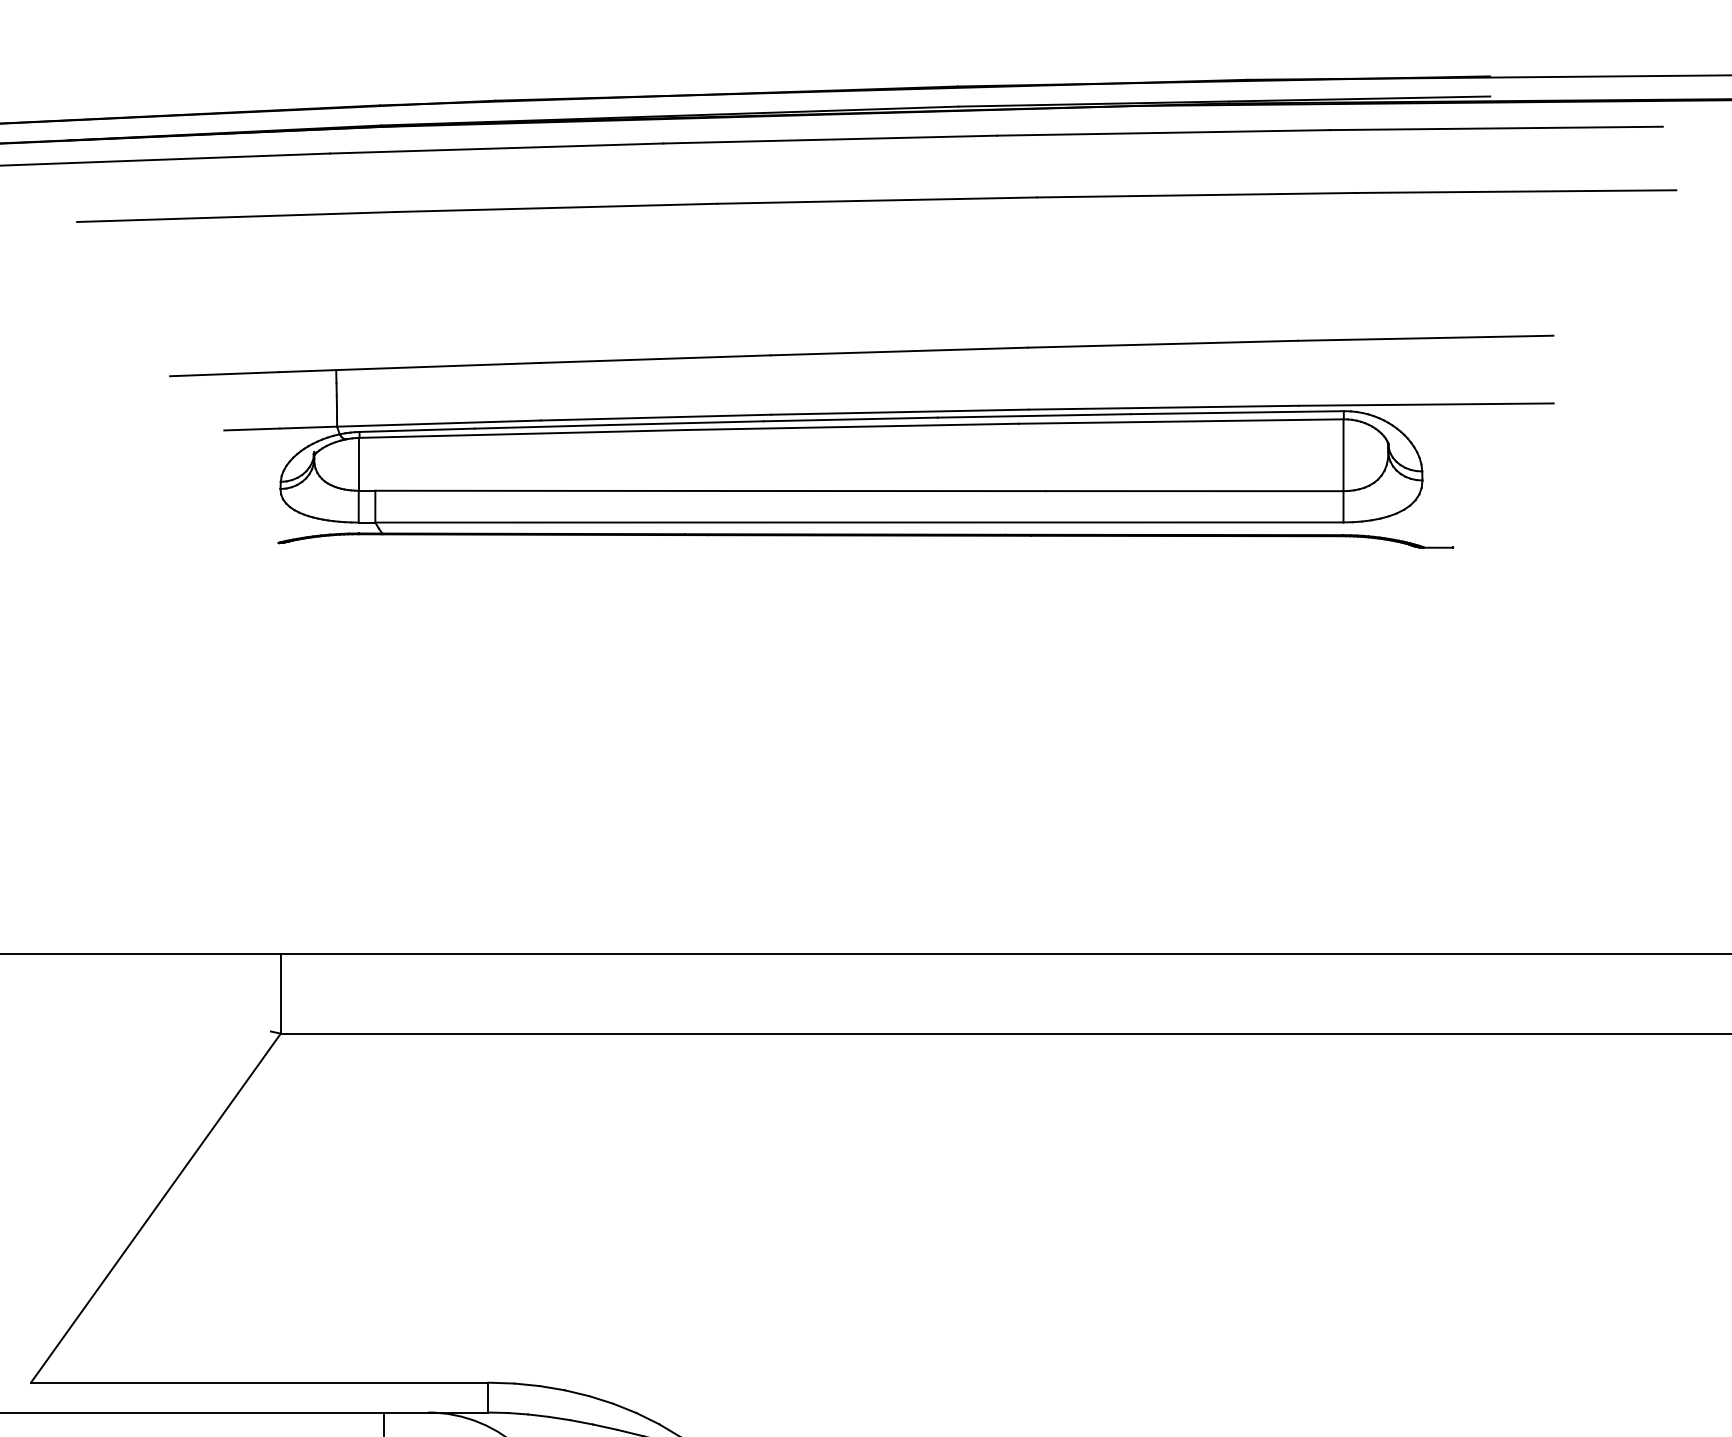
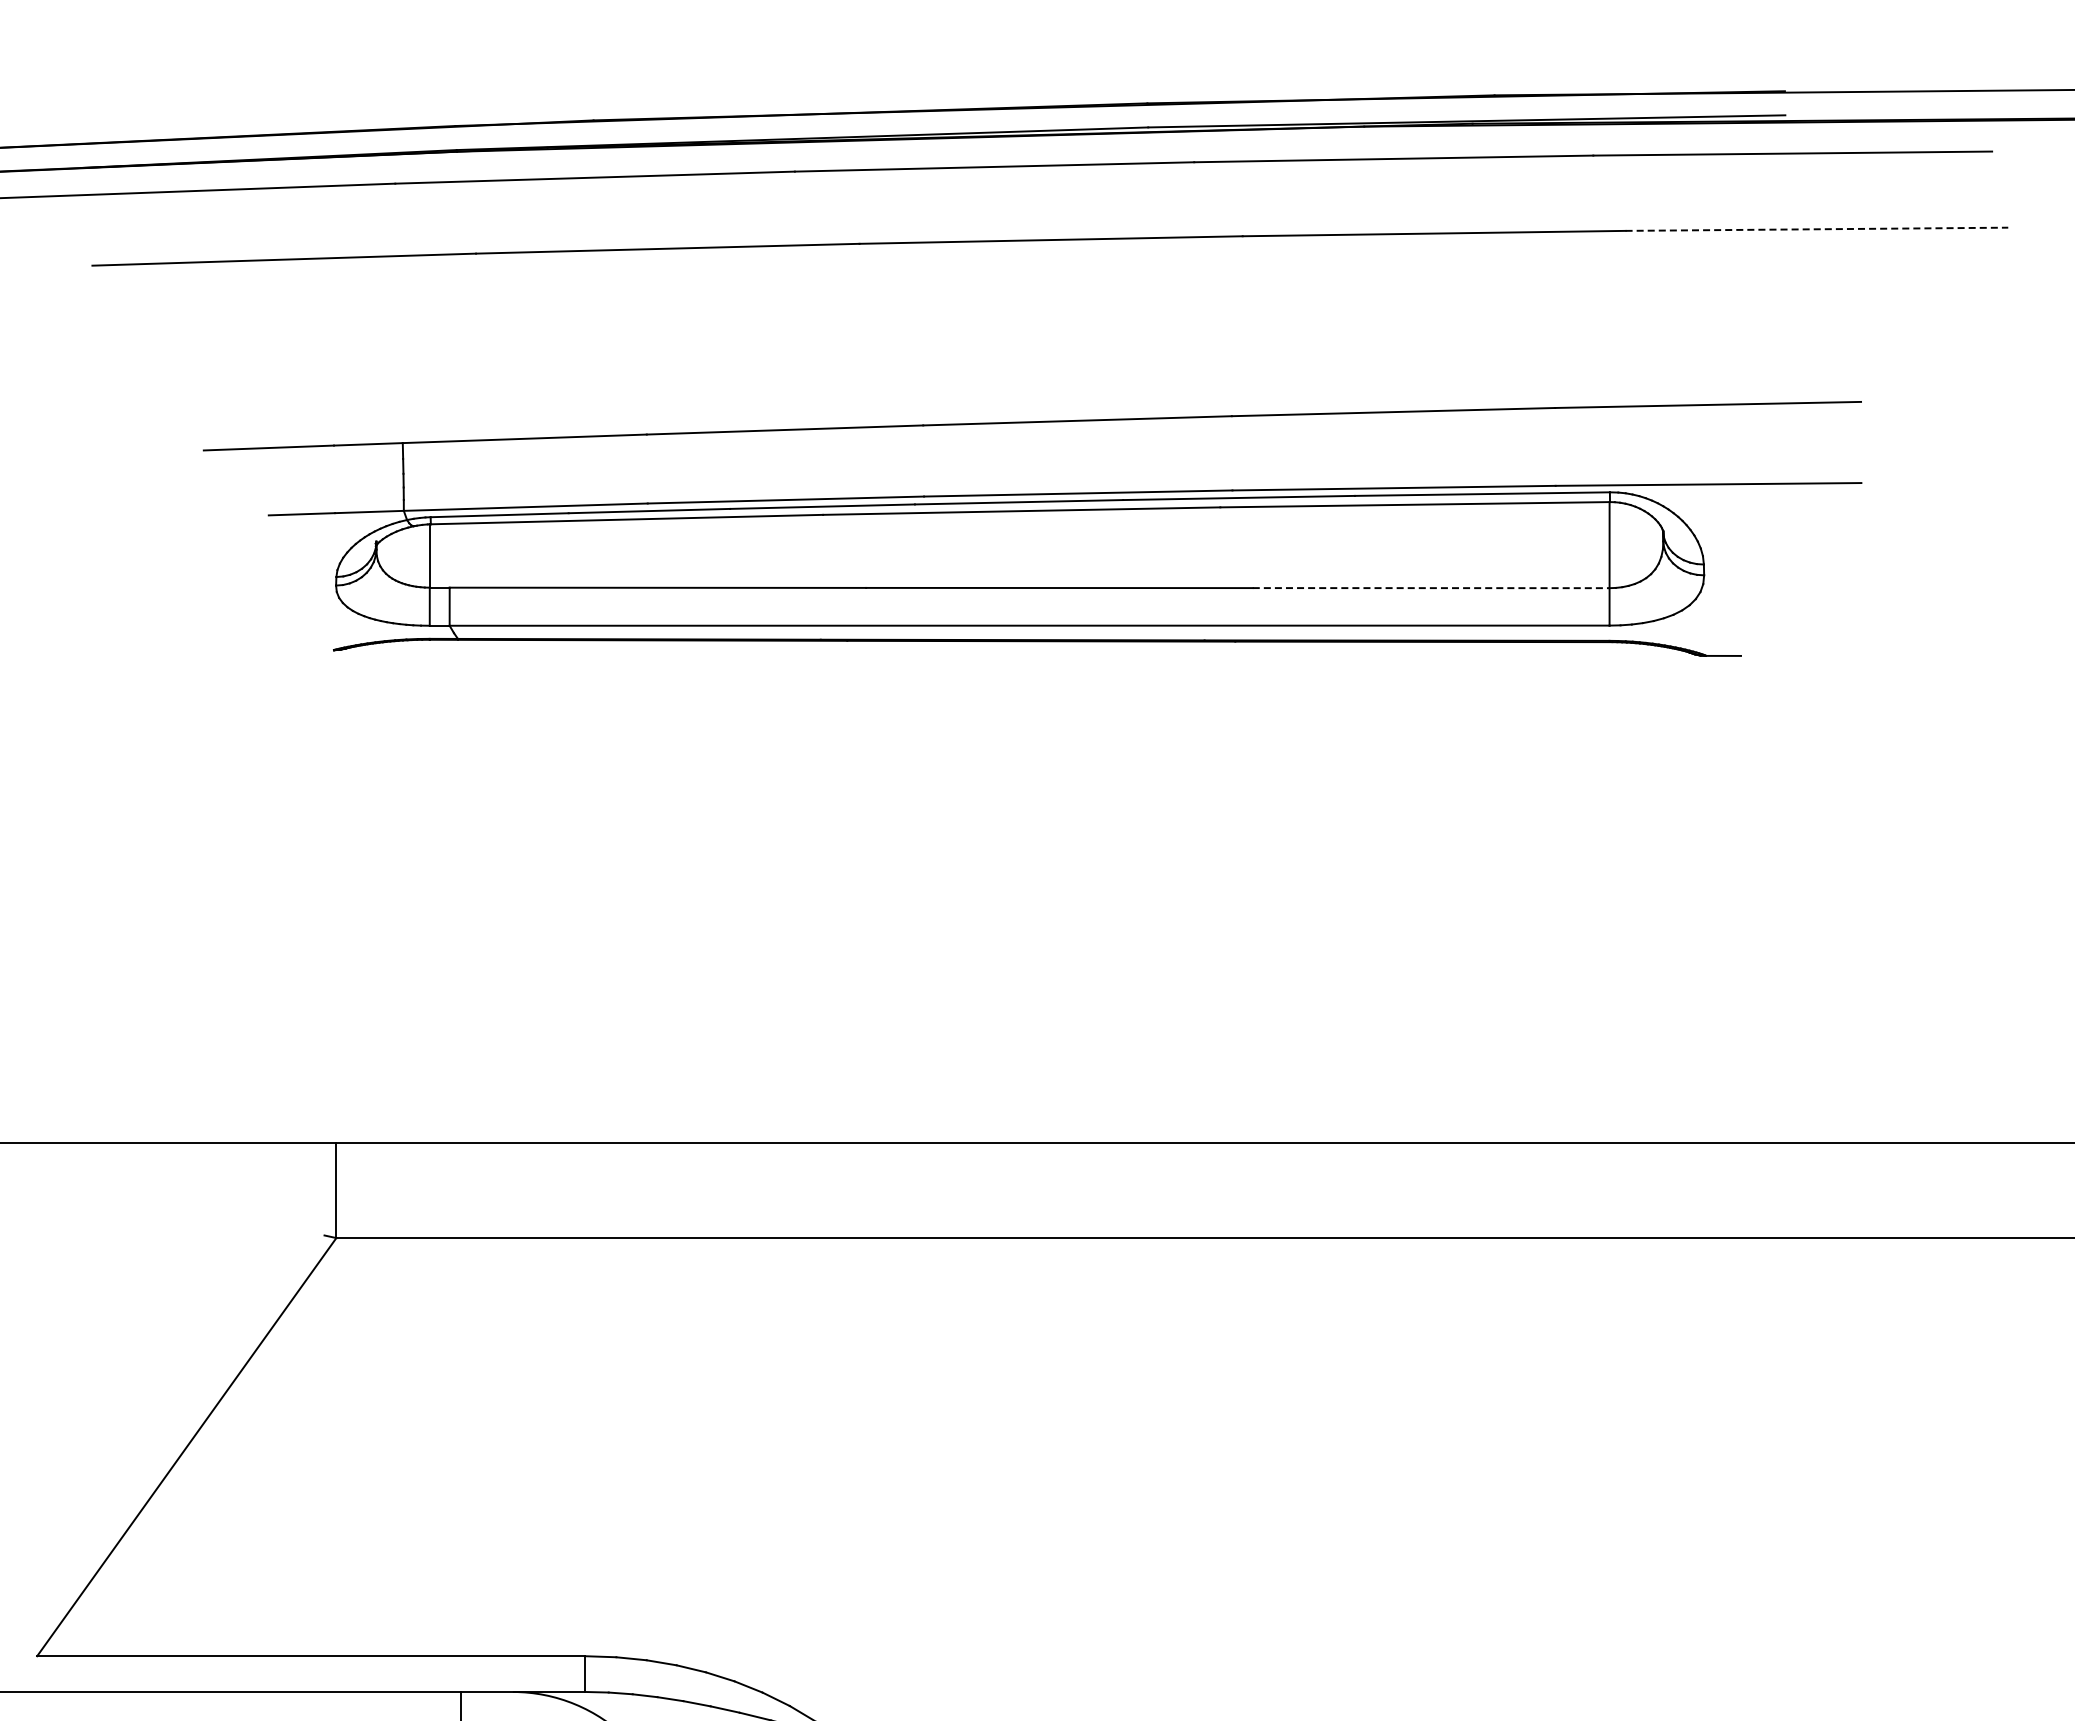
line: (1517, 191) -> (1817, 229), solid -> dashed
line: (1194, 491) -> (1431, 588), solid -> dashed

